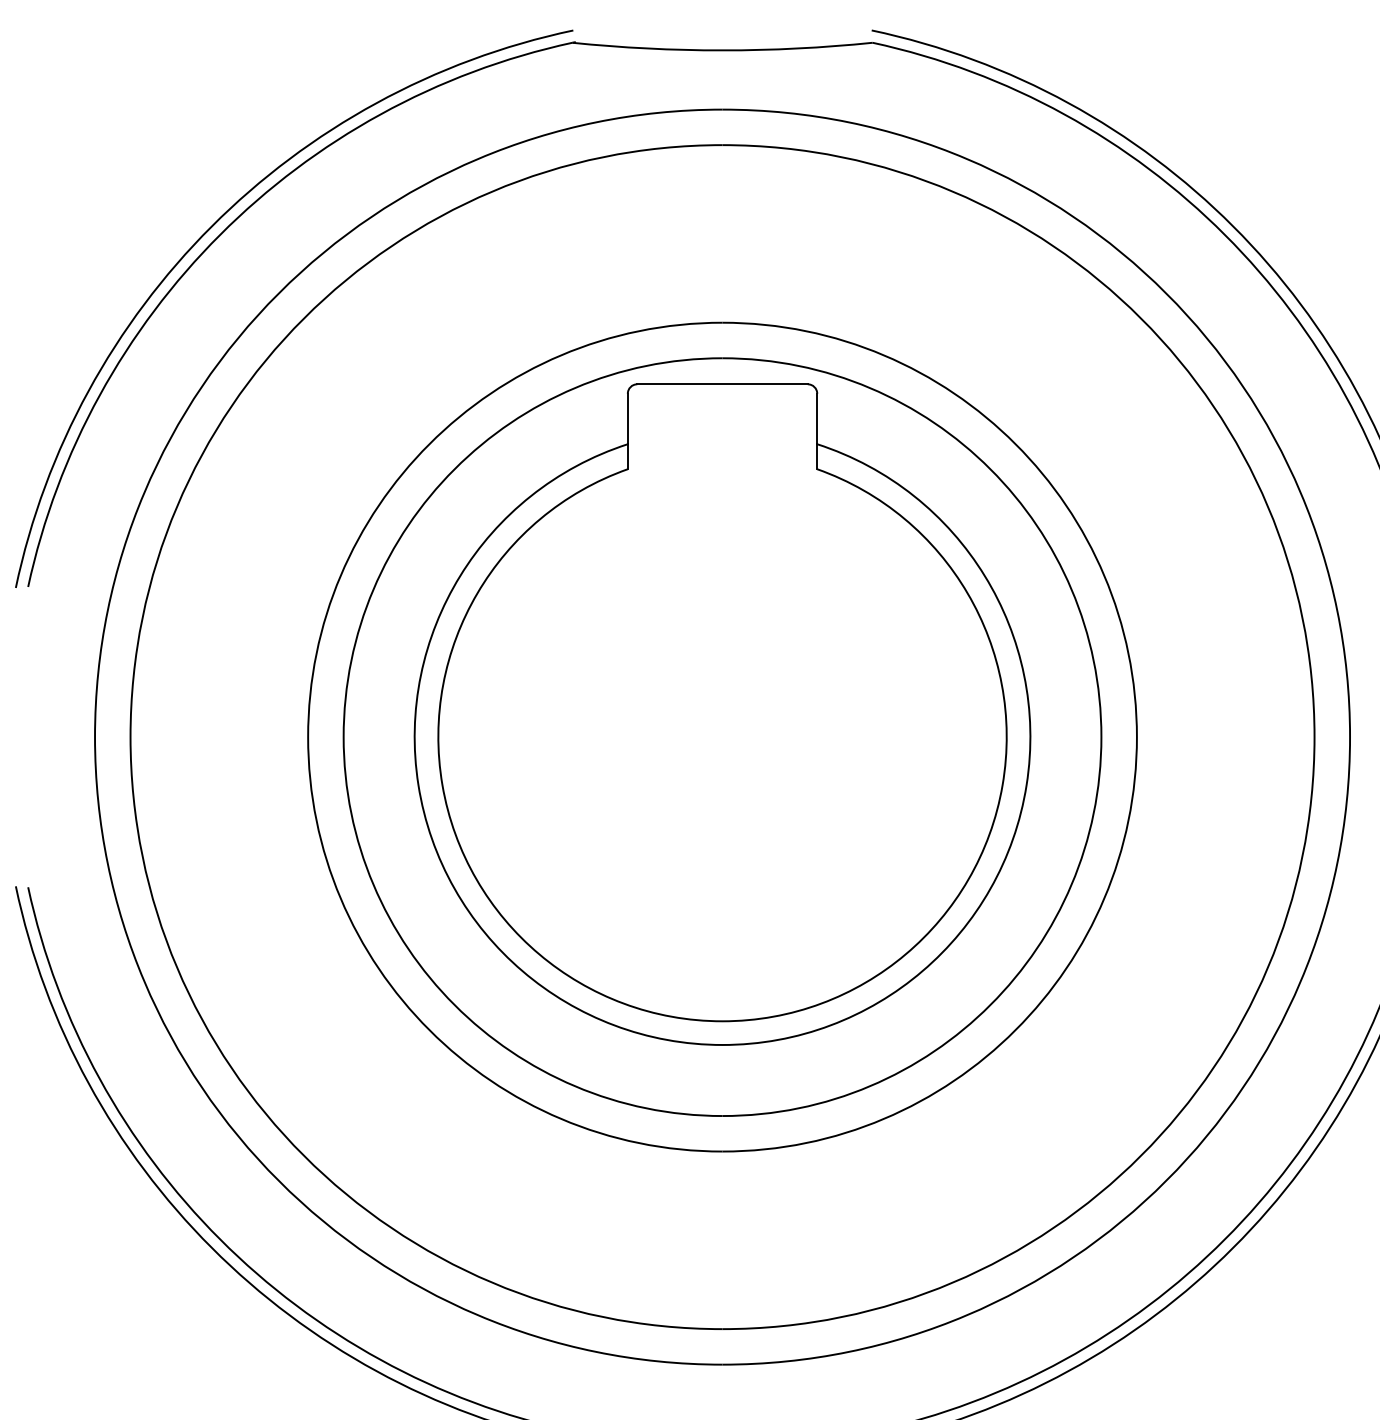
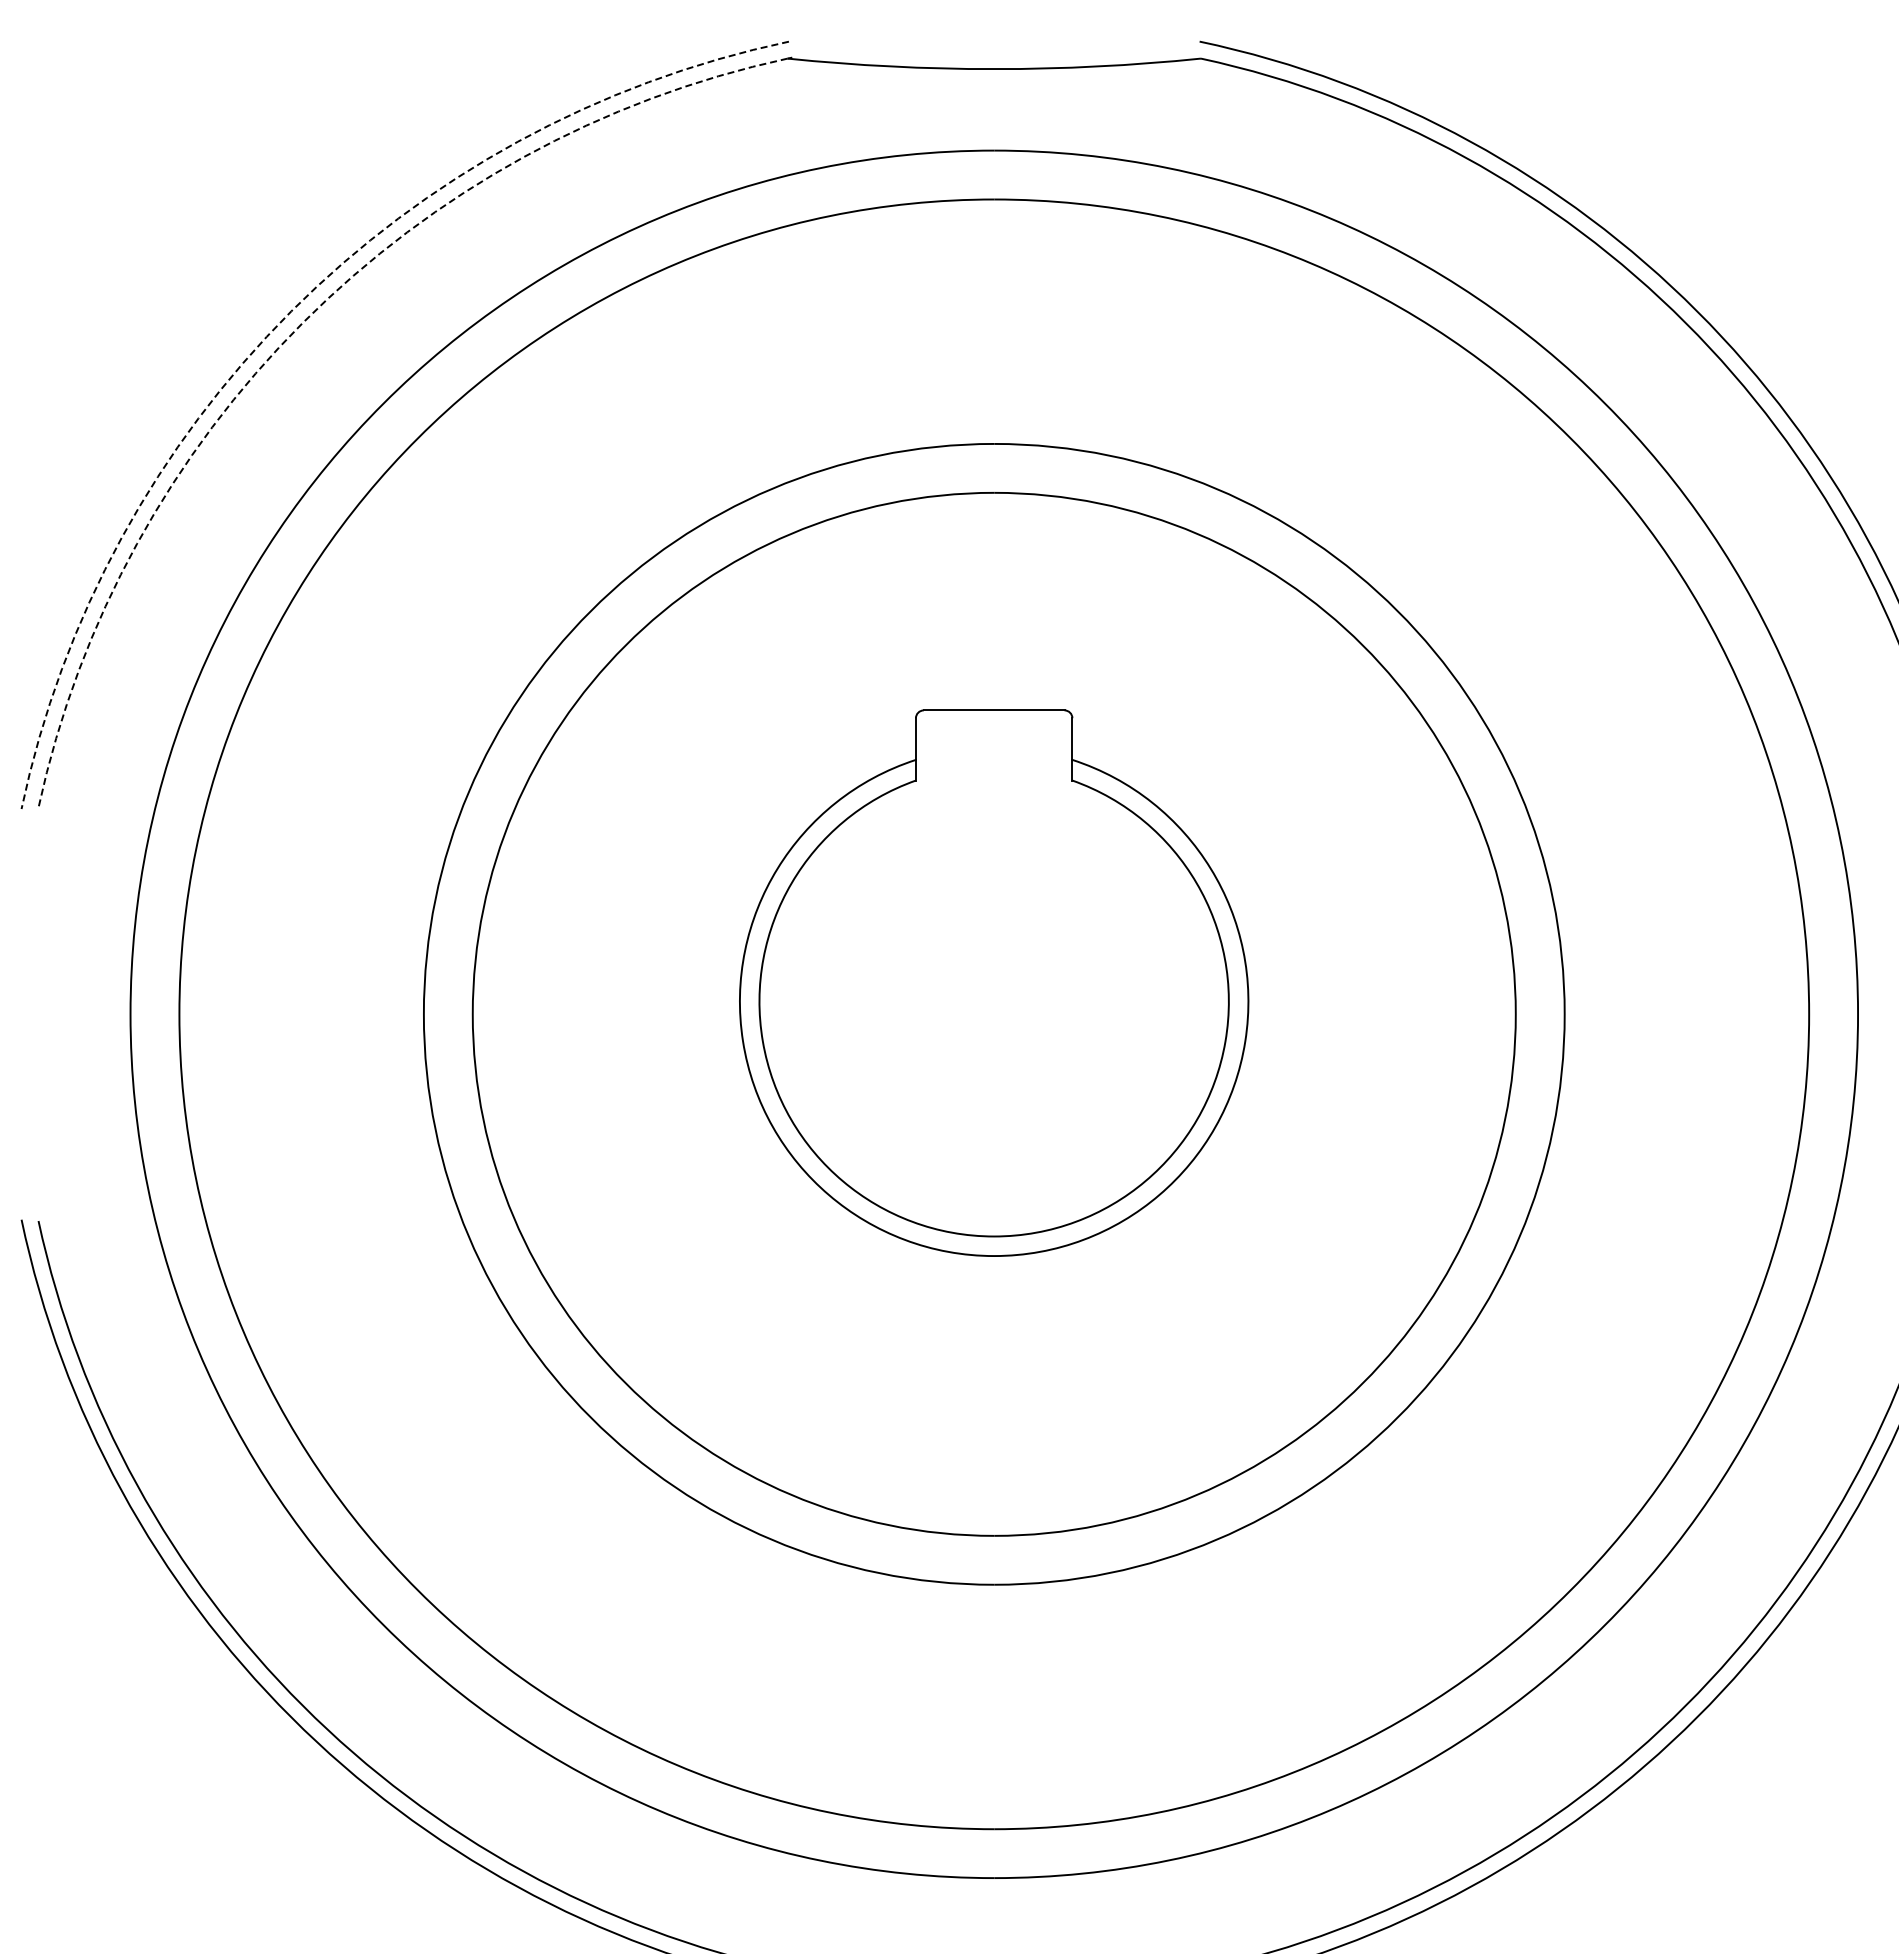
arc: (211, 226) -> (291, 311), solid -> dashed
arc: (219, 234) -> (302, 322), solid -> dashed
part: (721, 713) -> (993, 982), size x0.6

